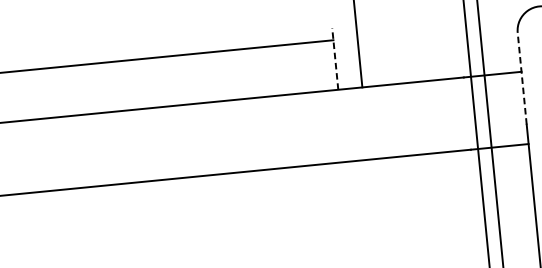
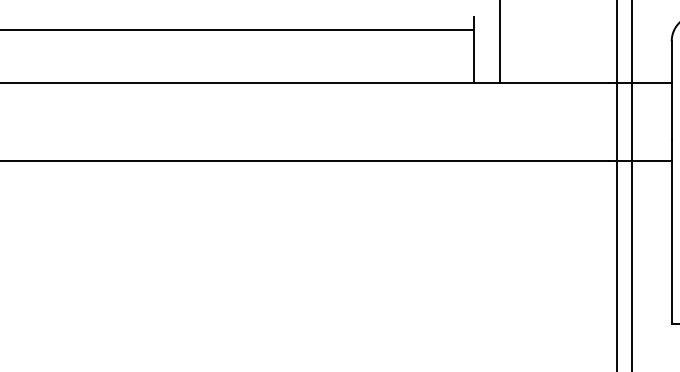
line: (334, 58) -> (473, 49), dashed -> solid
line: (521, 78) -> (671, 90), dashed -> solid

